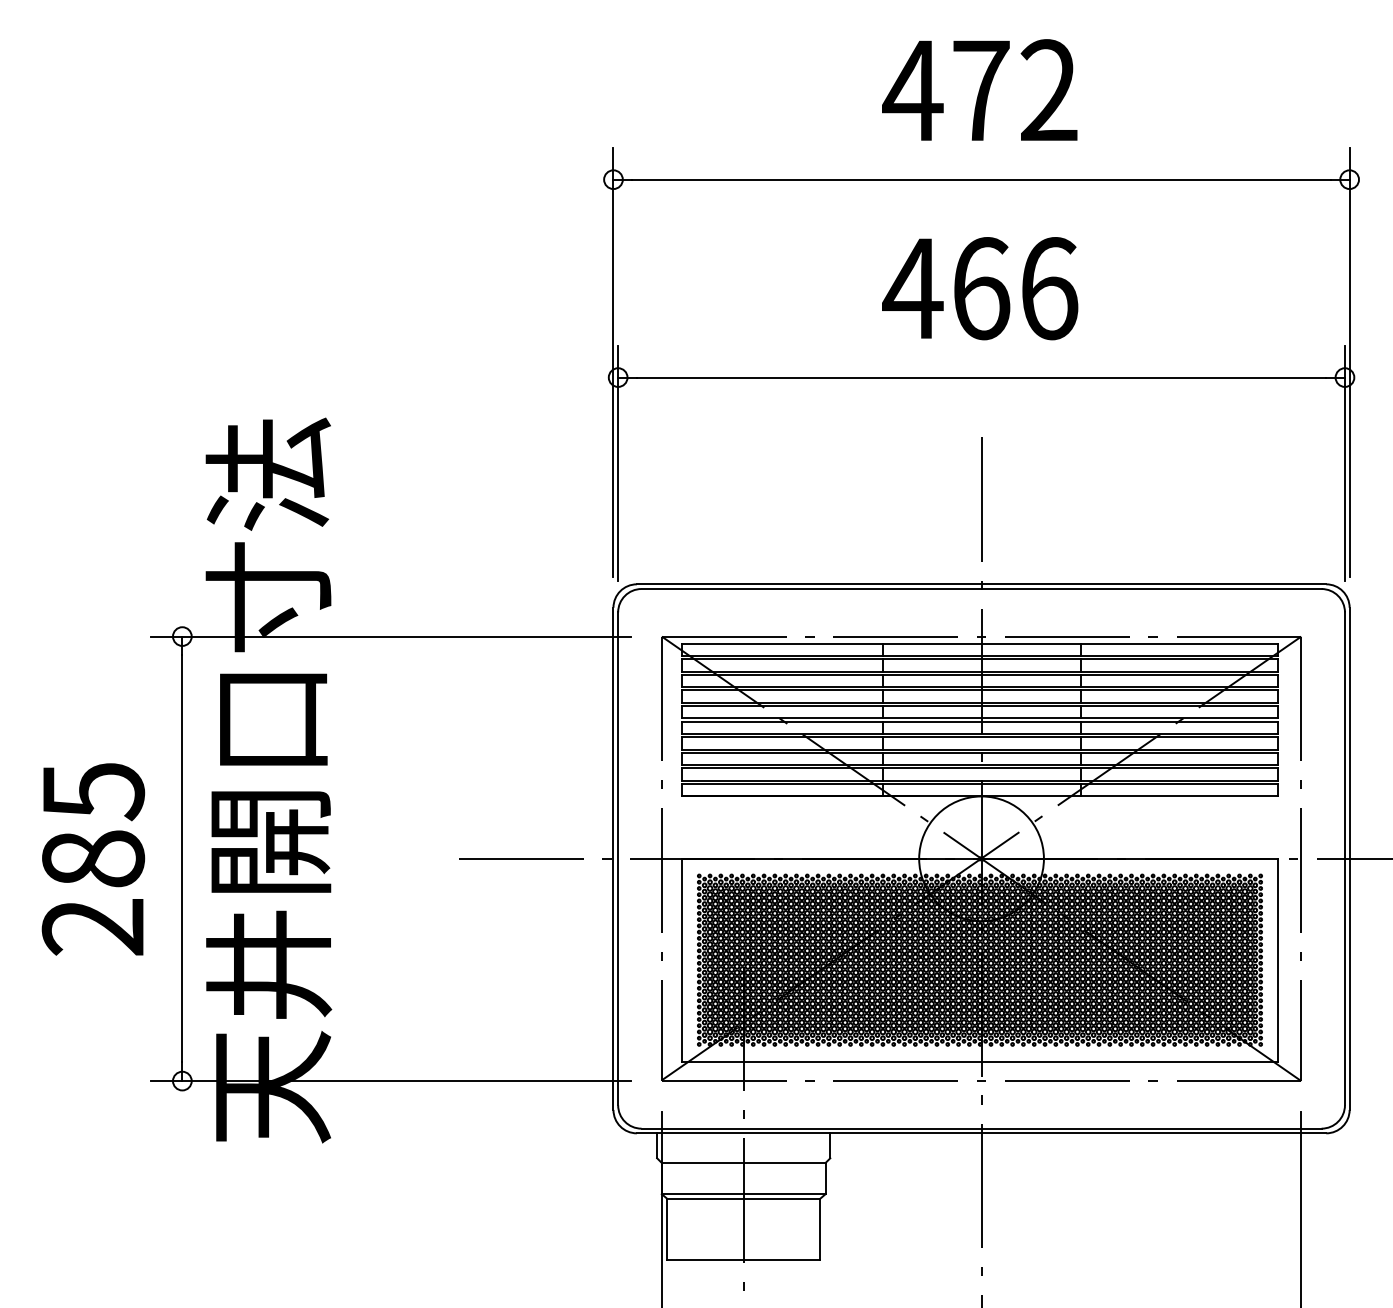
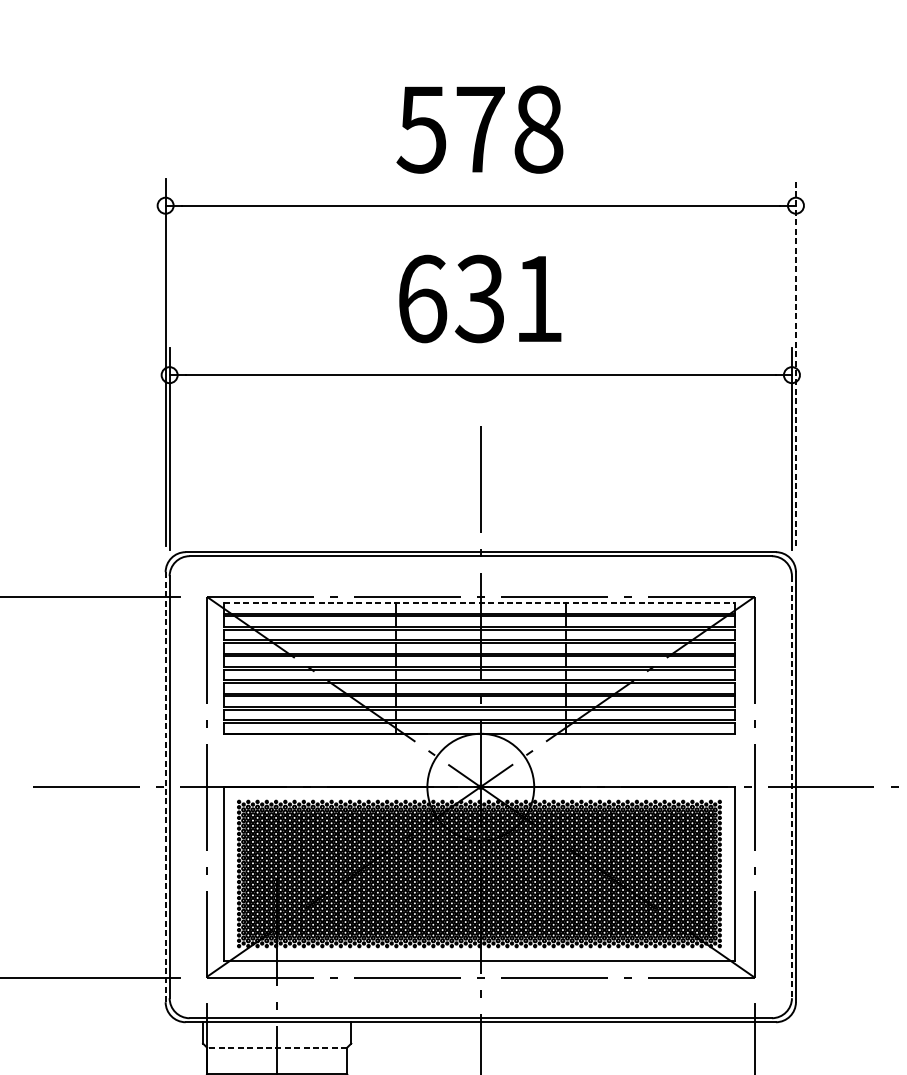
text: (979, 90) -> (479, 129), 472 -> 578
text: (980, 288) -> (479, 298), 466 -> 631
line: (1349, 362) -> (795, 362), solid -> dashed
line: (980, 643) -> (479, 602), solid -> dashed
line: (613, 858) -> (165, 786), solid -> dashed
line: (1344, 859) -> (791, 787), solid -> dashed
line: (743, 1162) -> (276, 1047), solid -> dashed

